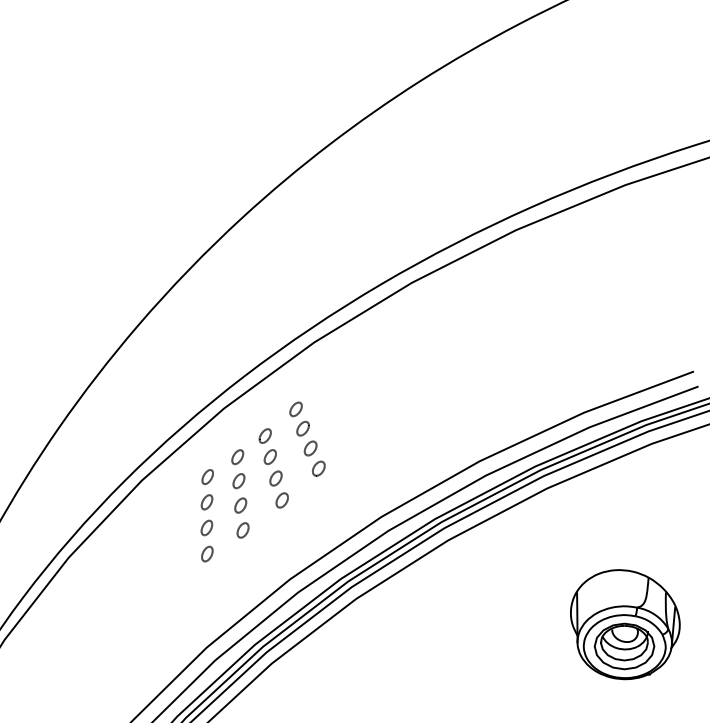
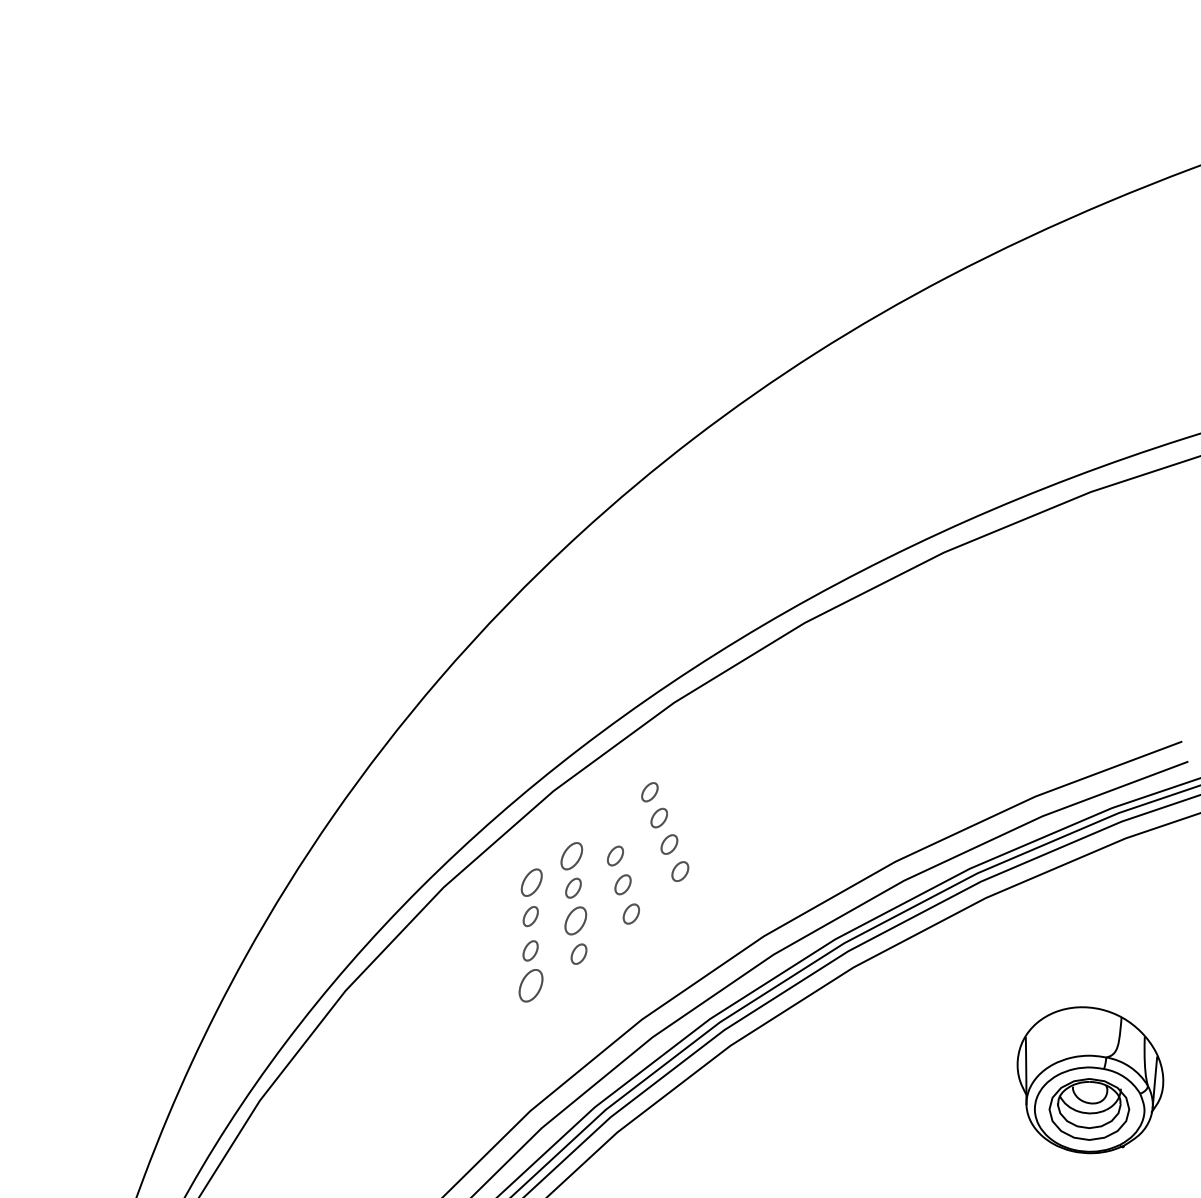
part: (265, 435) -> (608, 827), removed
part: (237, 456) -> (571, 855), size x1.4
part: (207, 476) -> (531, 882), size x1.4
part: (240, 505) -> (575, 920), size x1.4
part: (207, 553) -> (531, 985), size x1.6

